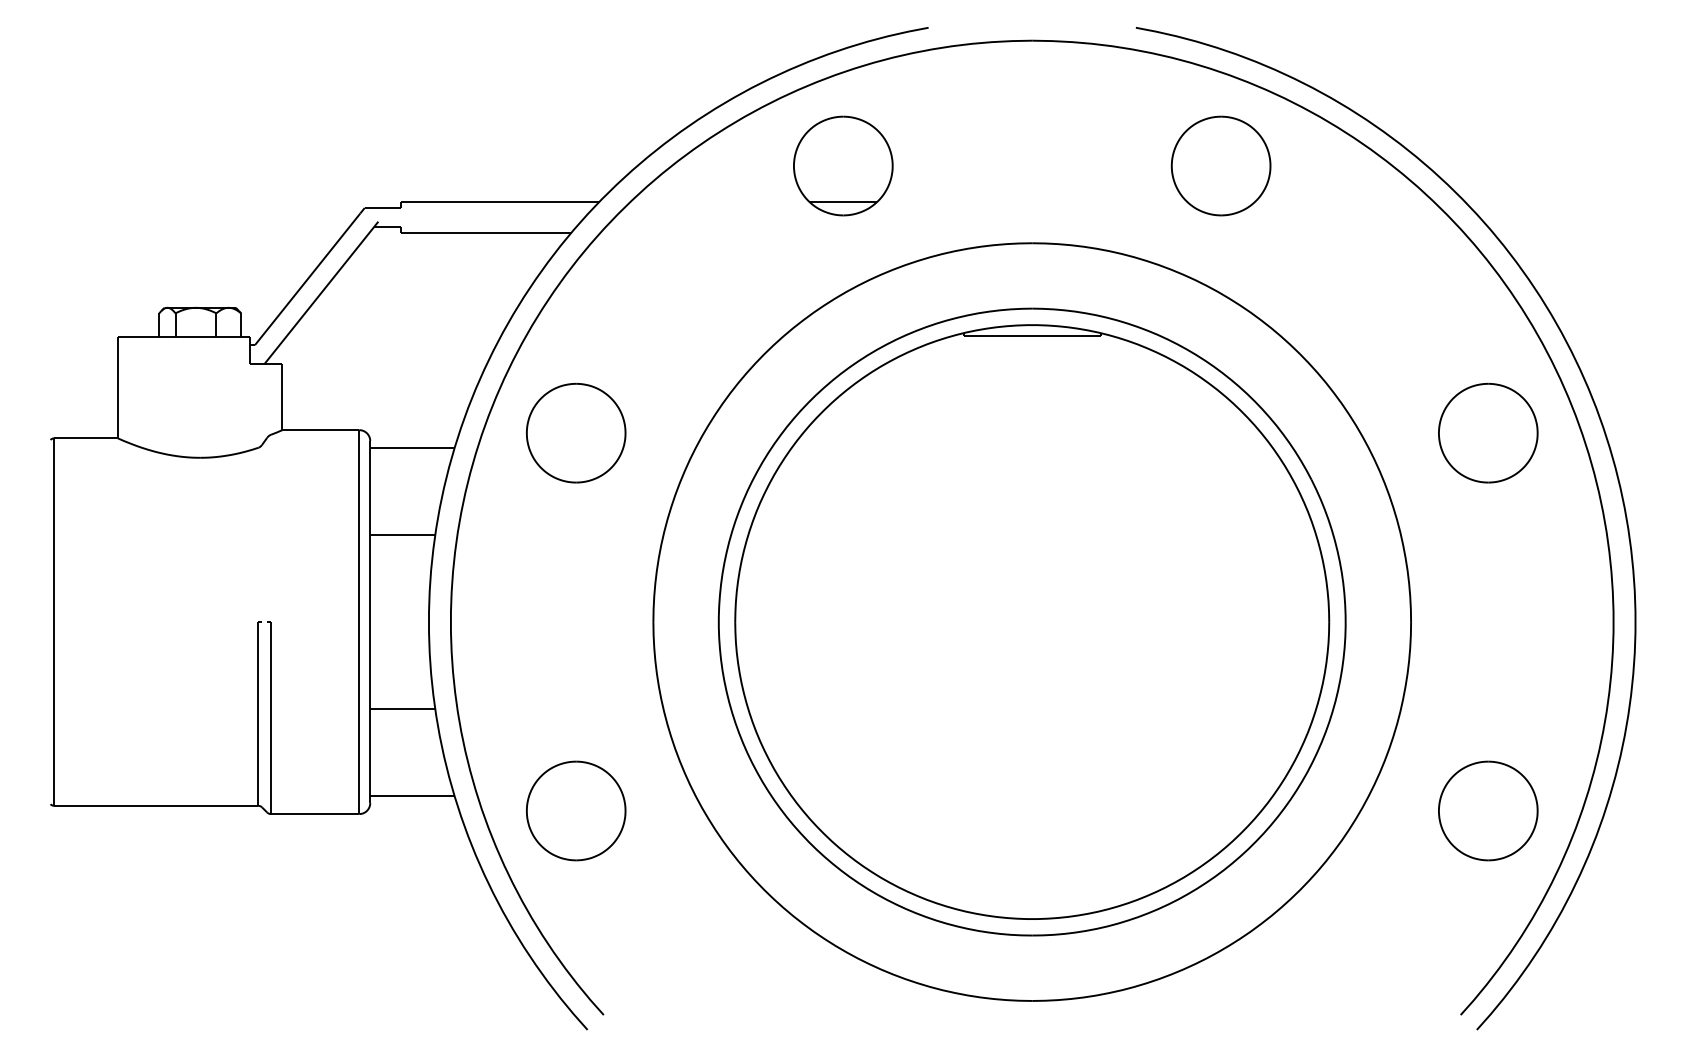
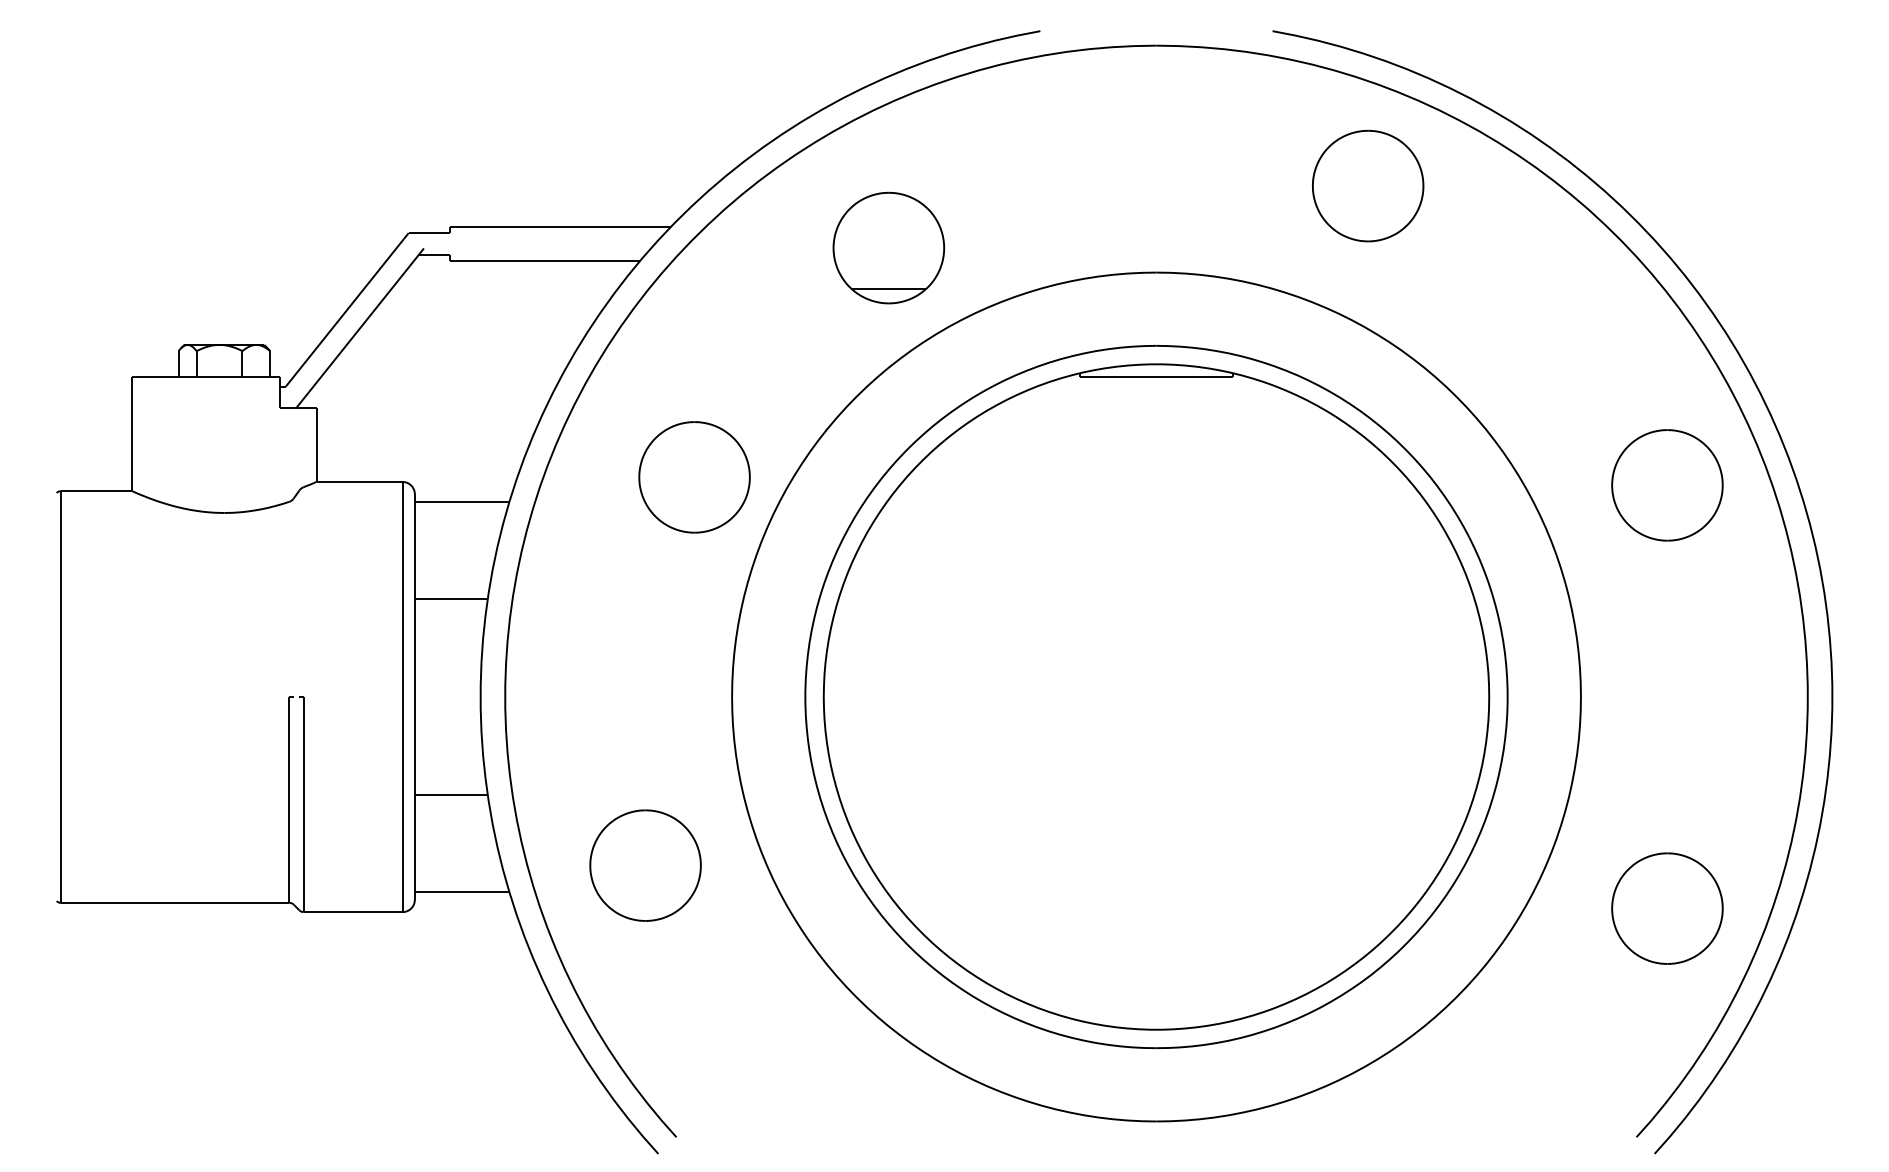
part: (843, 165) -> (888, 247), moved
part: (576, 433) -> (694, 477), moved
part: (576, 810) -> (645, 865), moved

